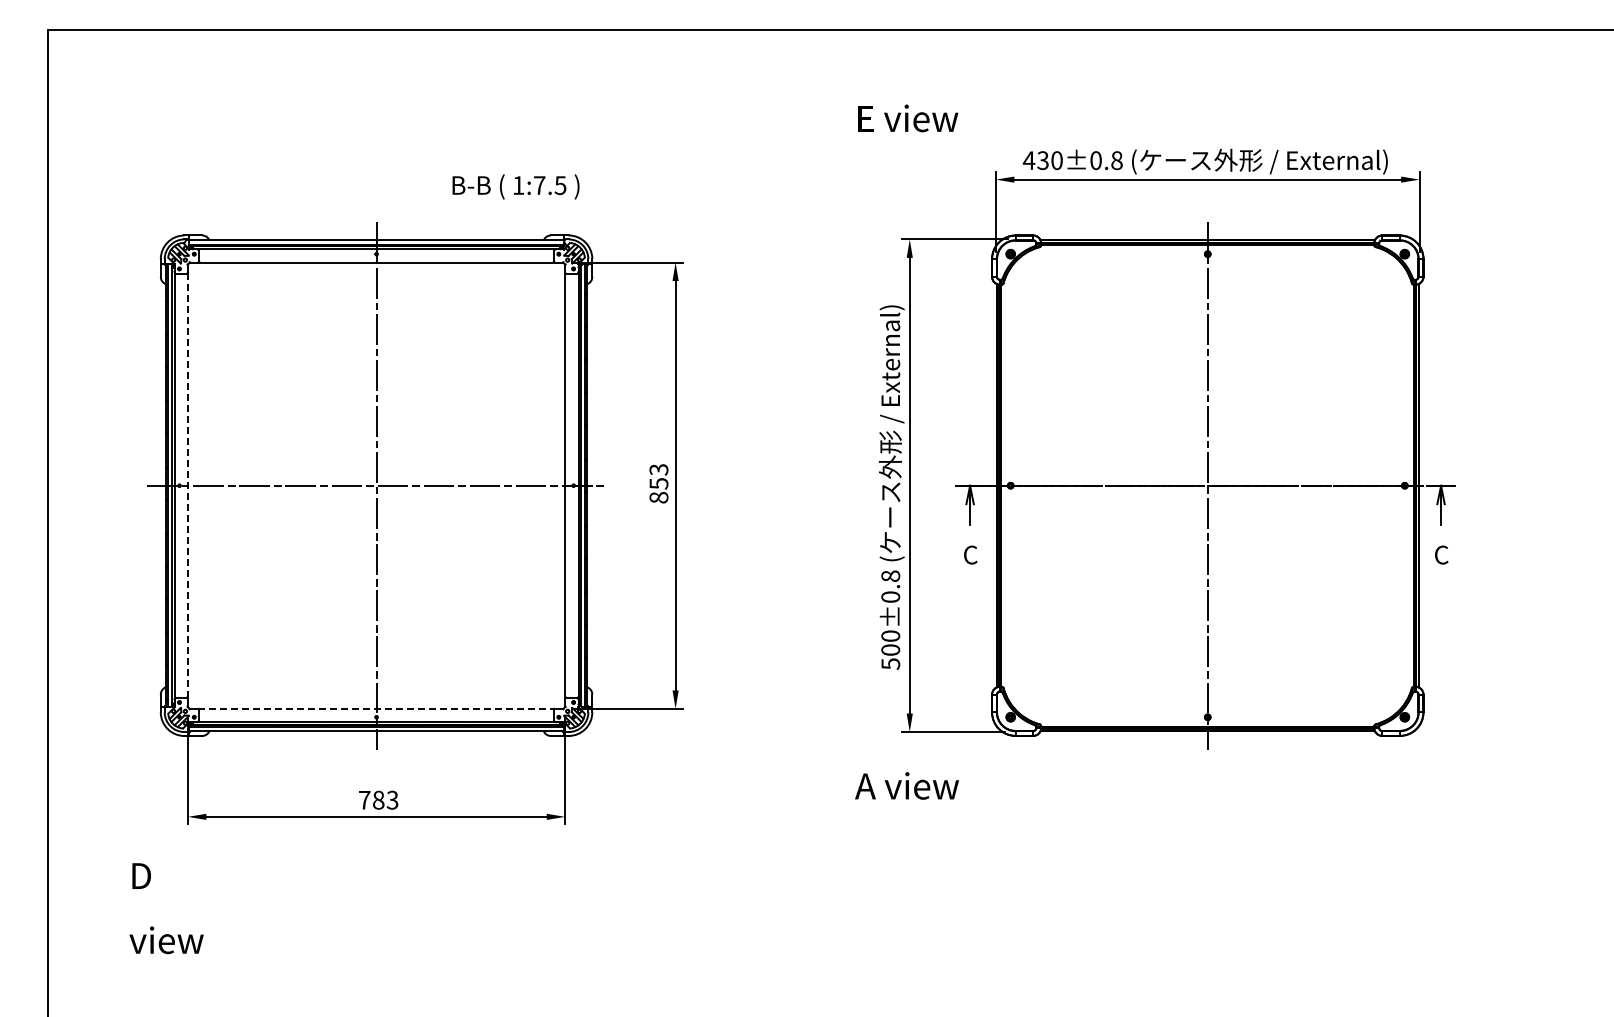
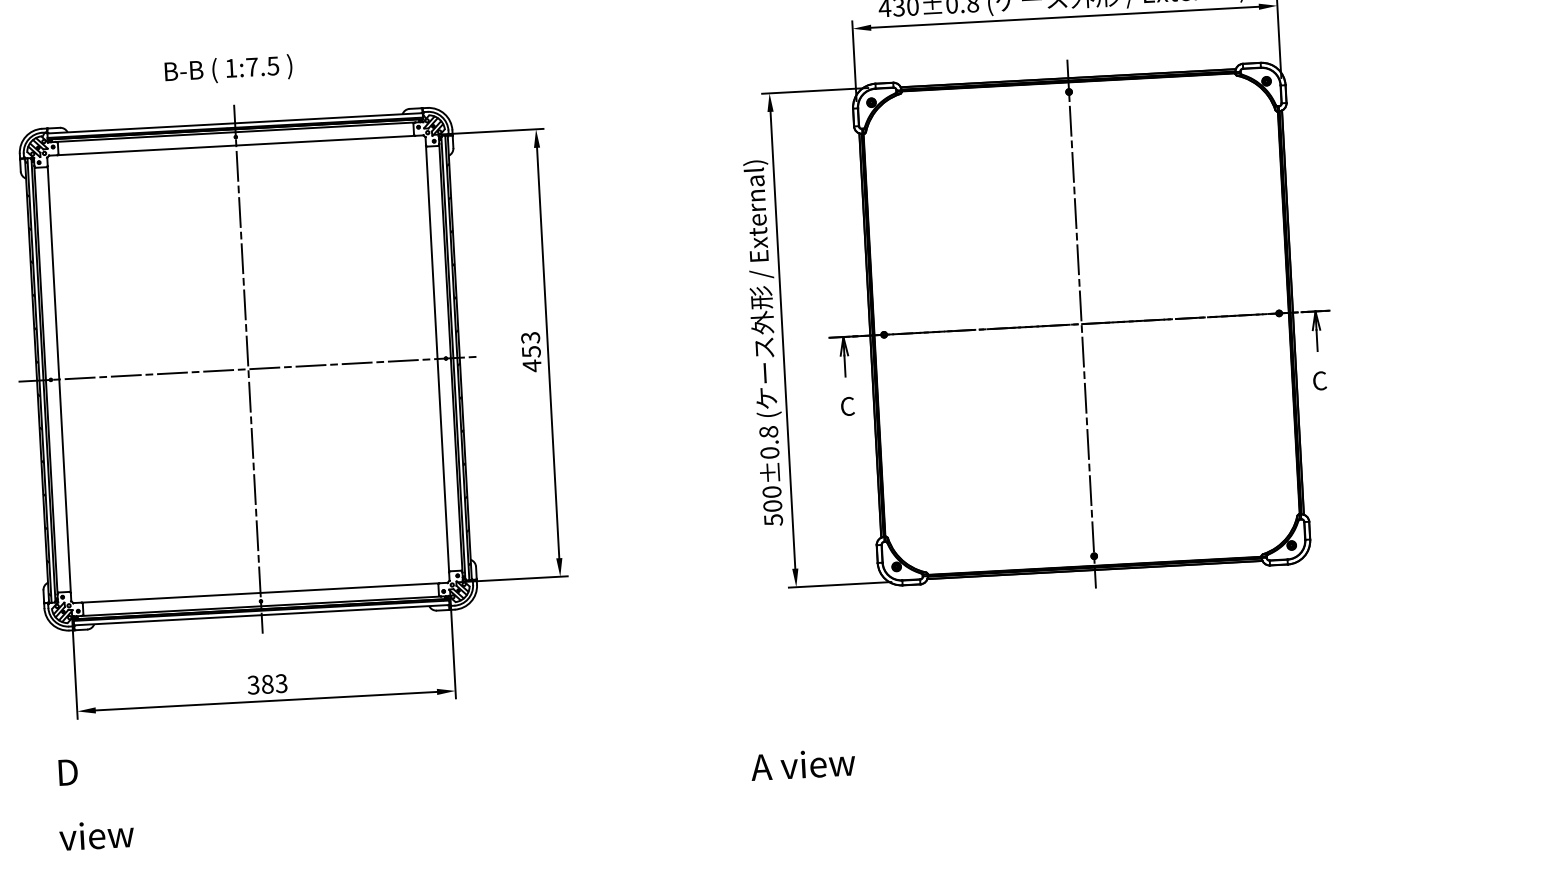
text: (515, 186) -> (228, 69), moved
line: (187, 485) -> (58, 379), dashed -> solid
text: (658, 497) -> (531, 365), 853 -> 453
line: (377, 708) -> (261, 592), dashed -> solid
text: (906, 785) -> (802, 764), moved
text: (364, 799) -> (253, 684), 783 -> 383
text: (166, 908) -> (94, 803), moved

